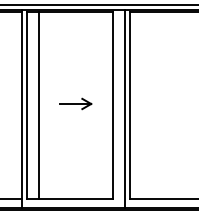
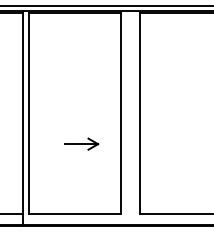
part: (75, 103) -> (81, 143), moved
line: (38, 105) -> (41, 113), removed
line: (125, 108) -> (134, 117), removed

